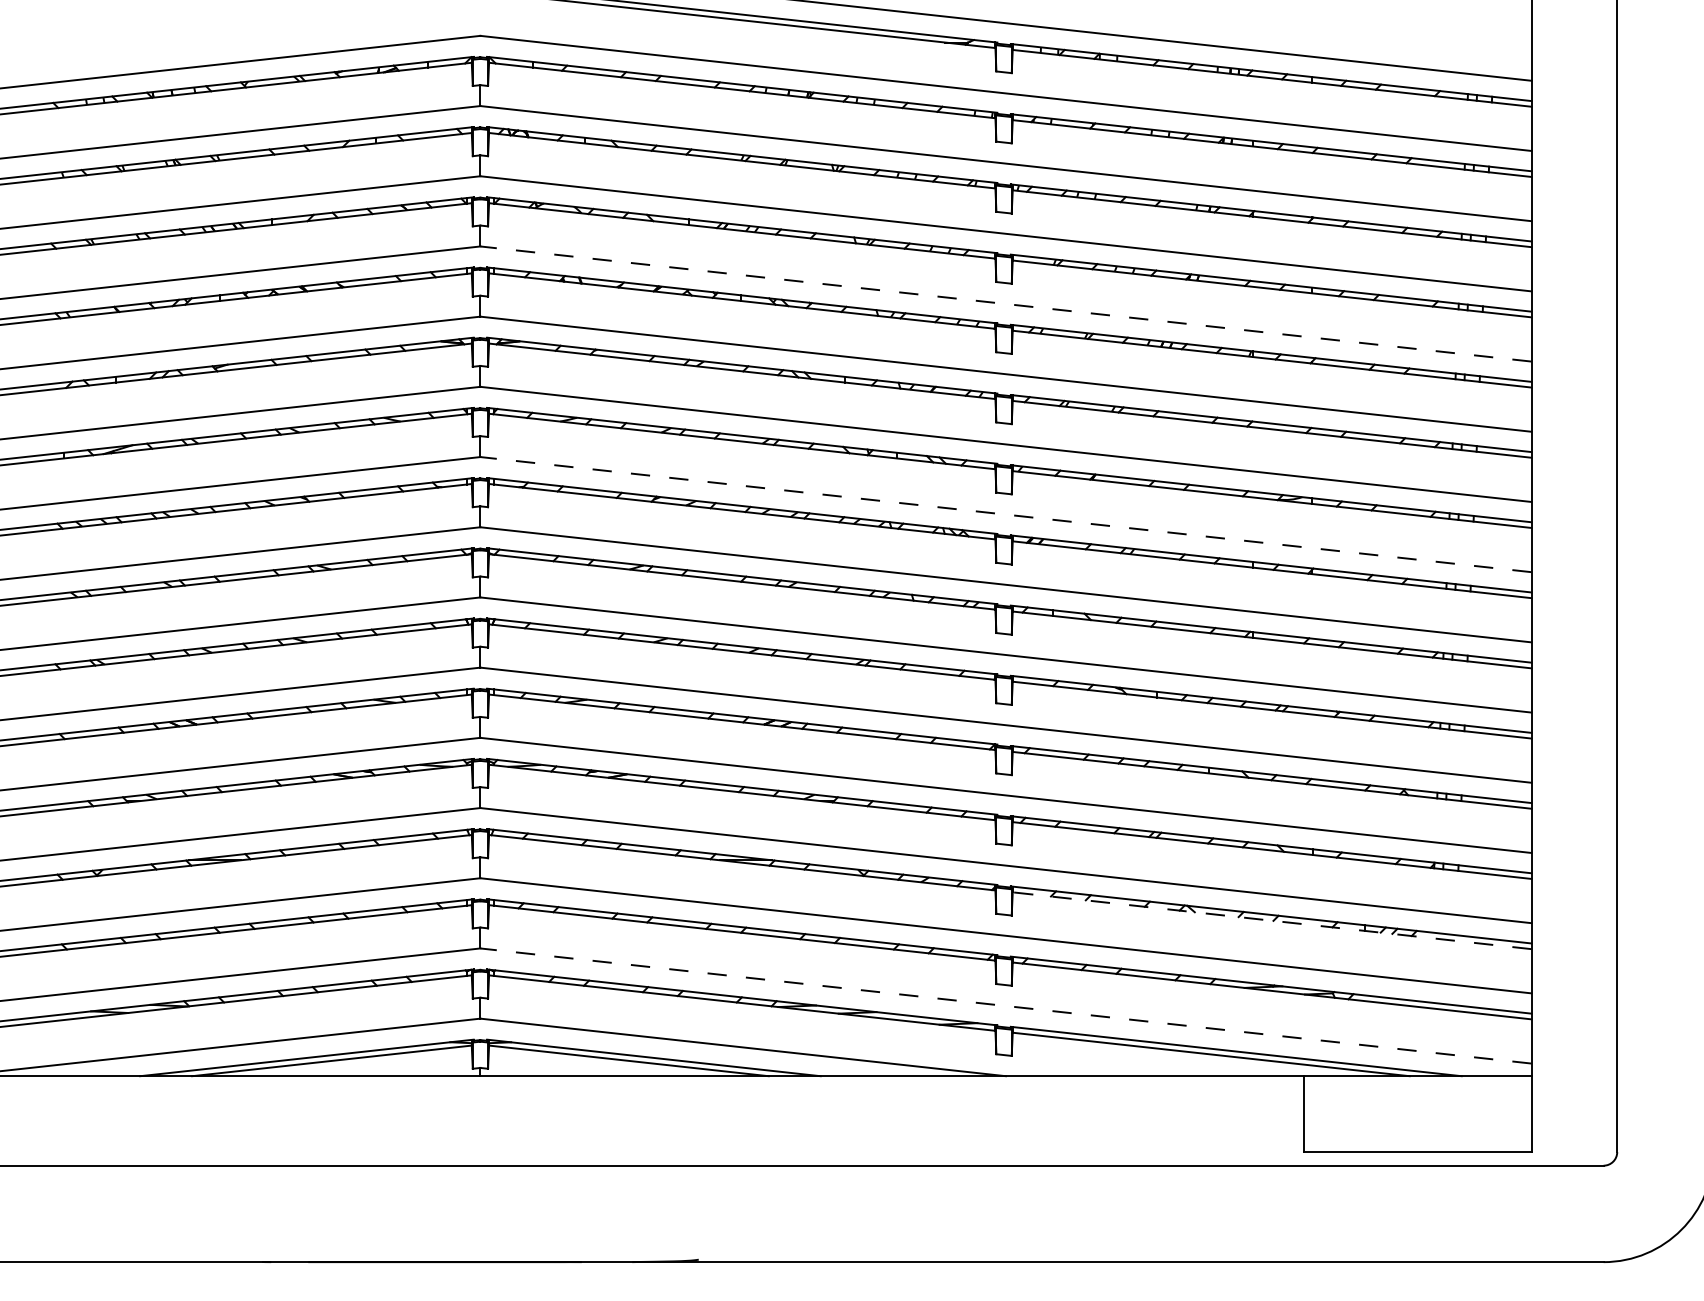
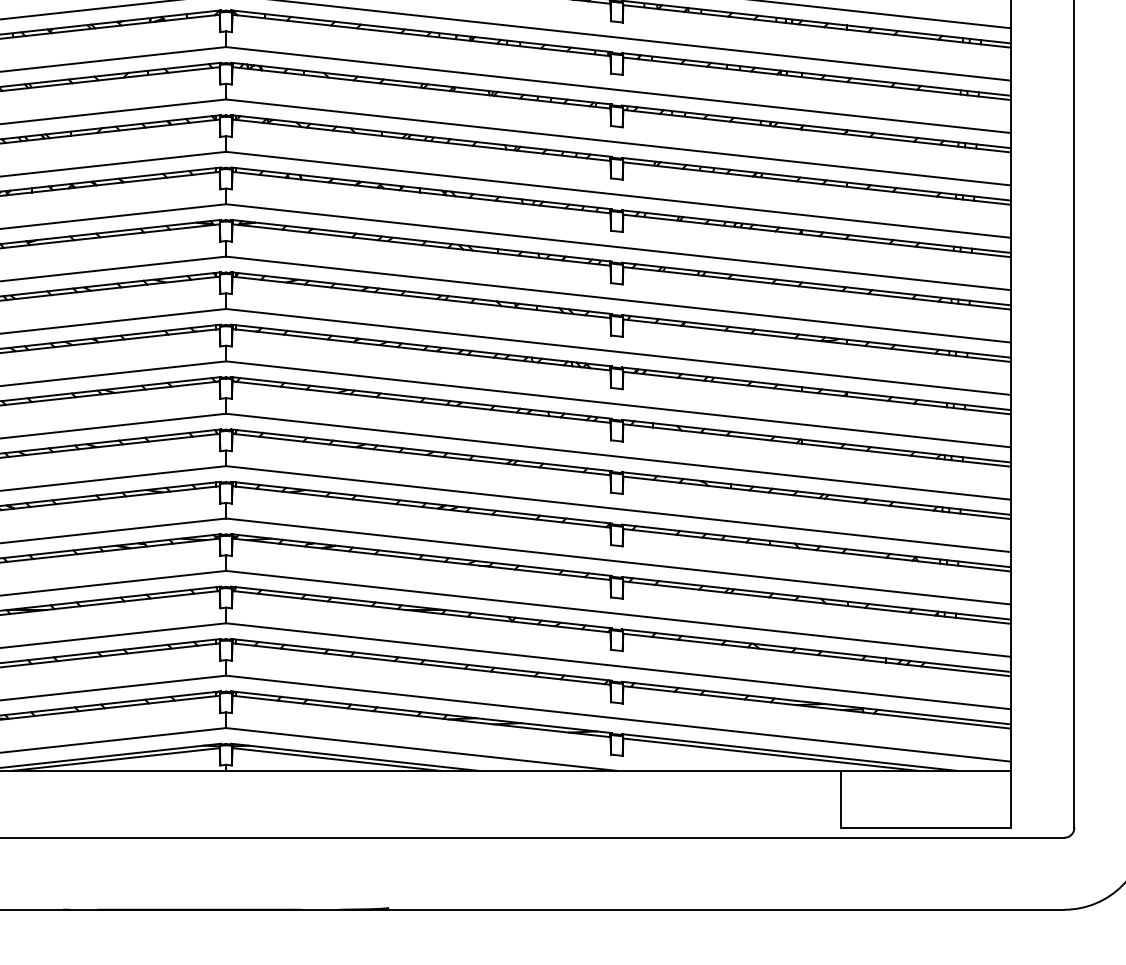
line: (1005, 304) -> (617, 195), dashed -> solid
line: (1005, 514) -> (617, 351), dashed -> solid
line: (1272, 920) -> (817, 654), dashed -> solid
line: (1005, 1006) -> (617, 718), dashed -> solid

